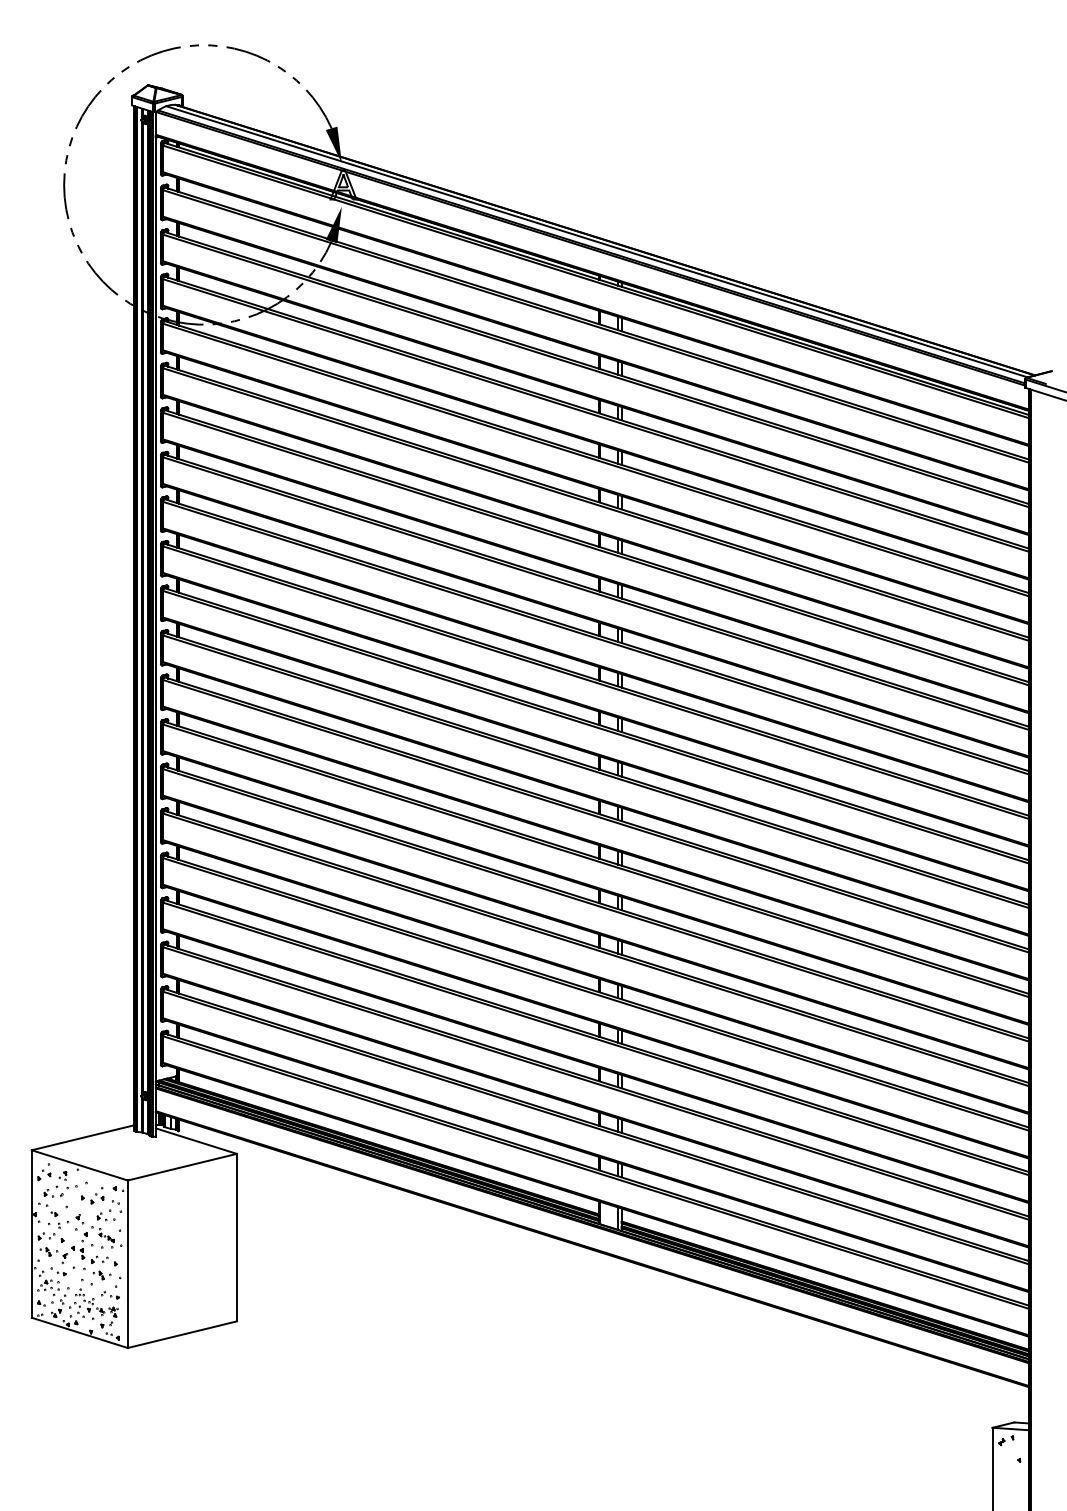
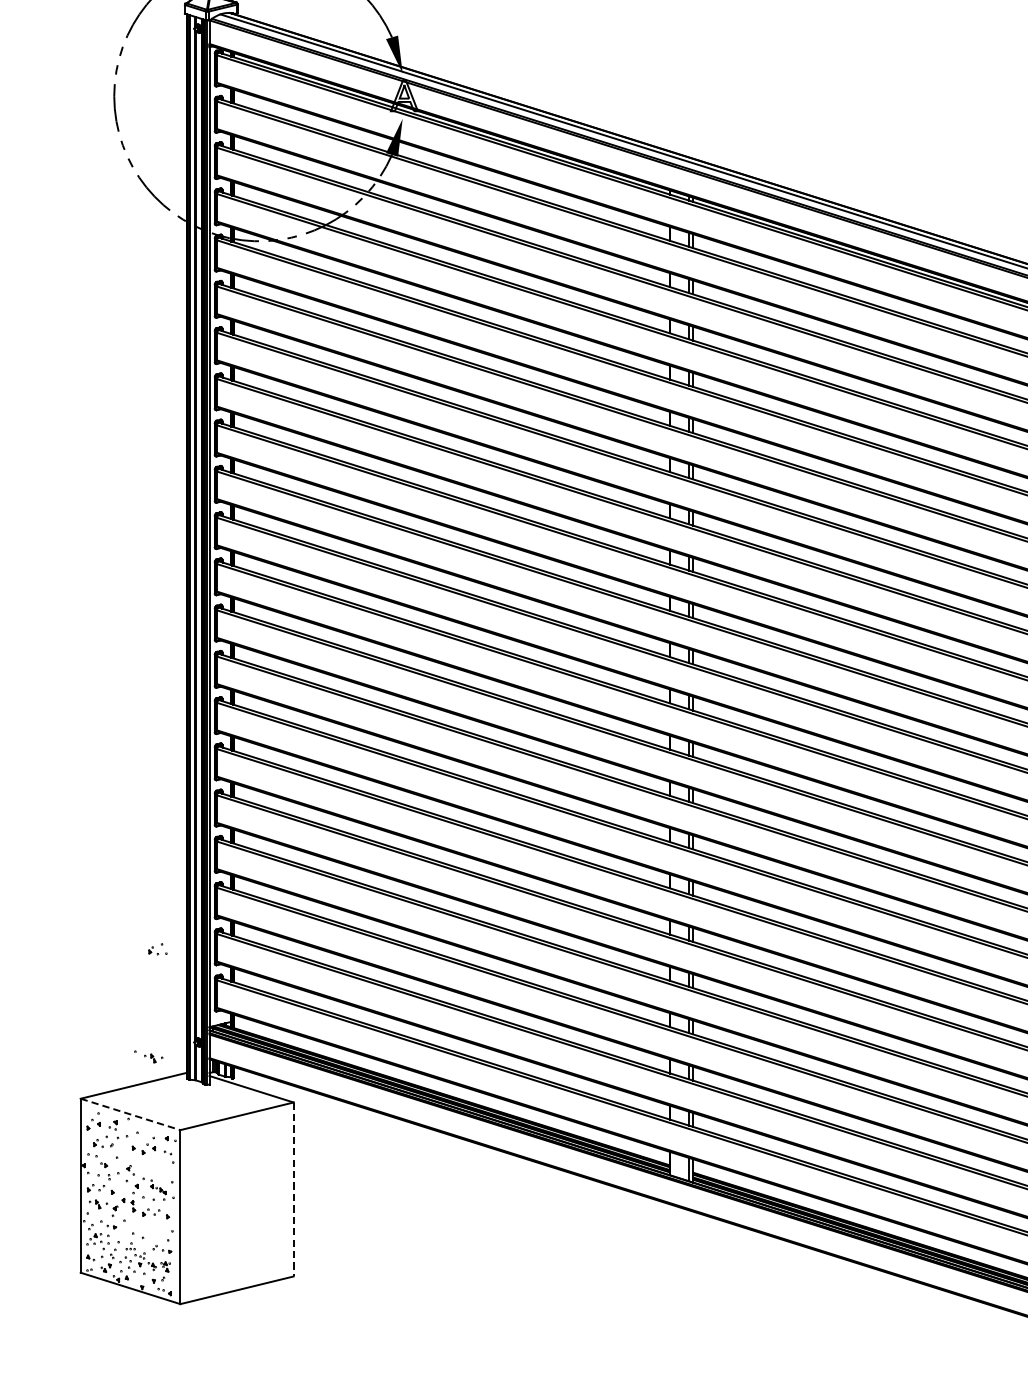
line: (80, 1165) -> (131, 1114), solid -> dashed
part: (105, 1215) -> (157, 949), moved
line: (236, 1237) -> (293, 1189), solid -> dashed
part: (97, 1273) -> (148, 1056), moved

